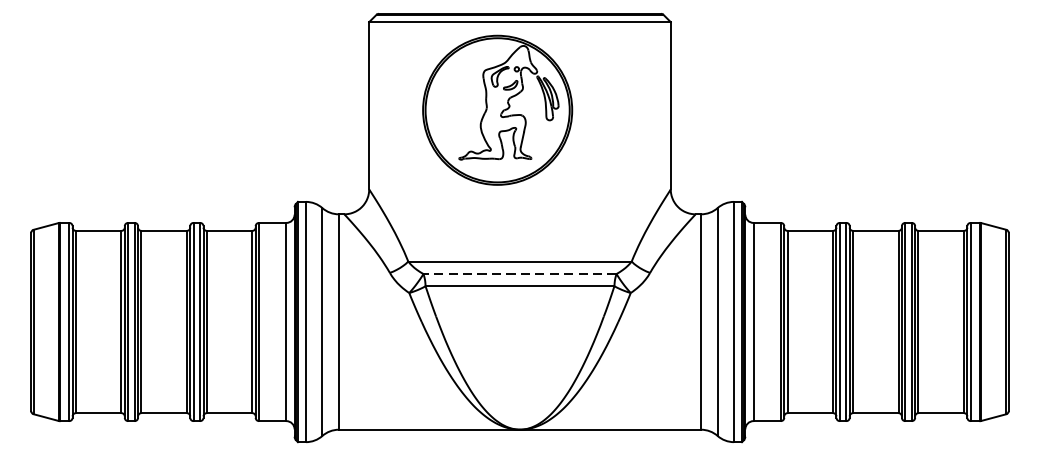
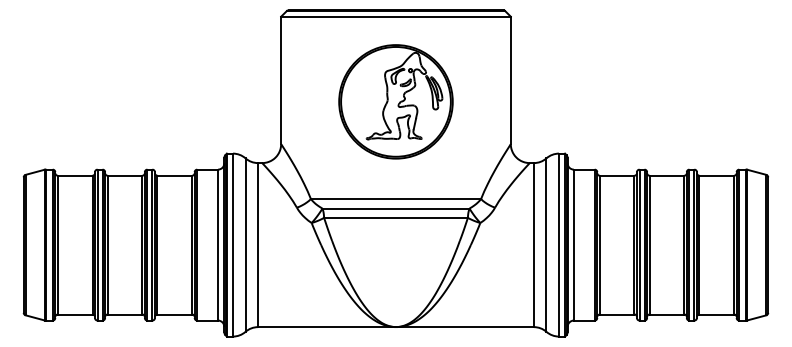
part: (497, 109) -> (395, 101), moved
line: (520, 273) -> (396, 208), dashed -> solid

